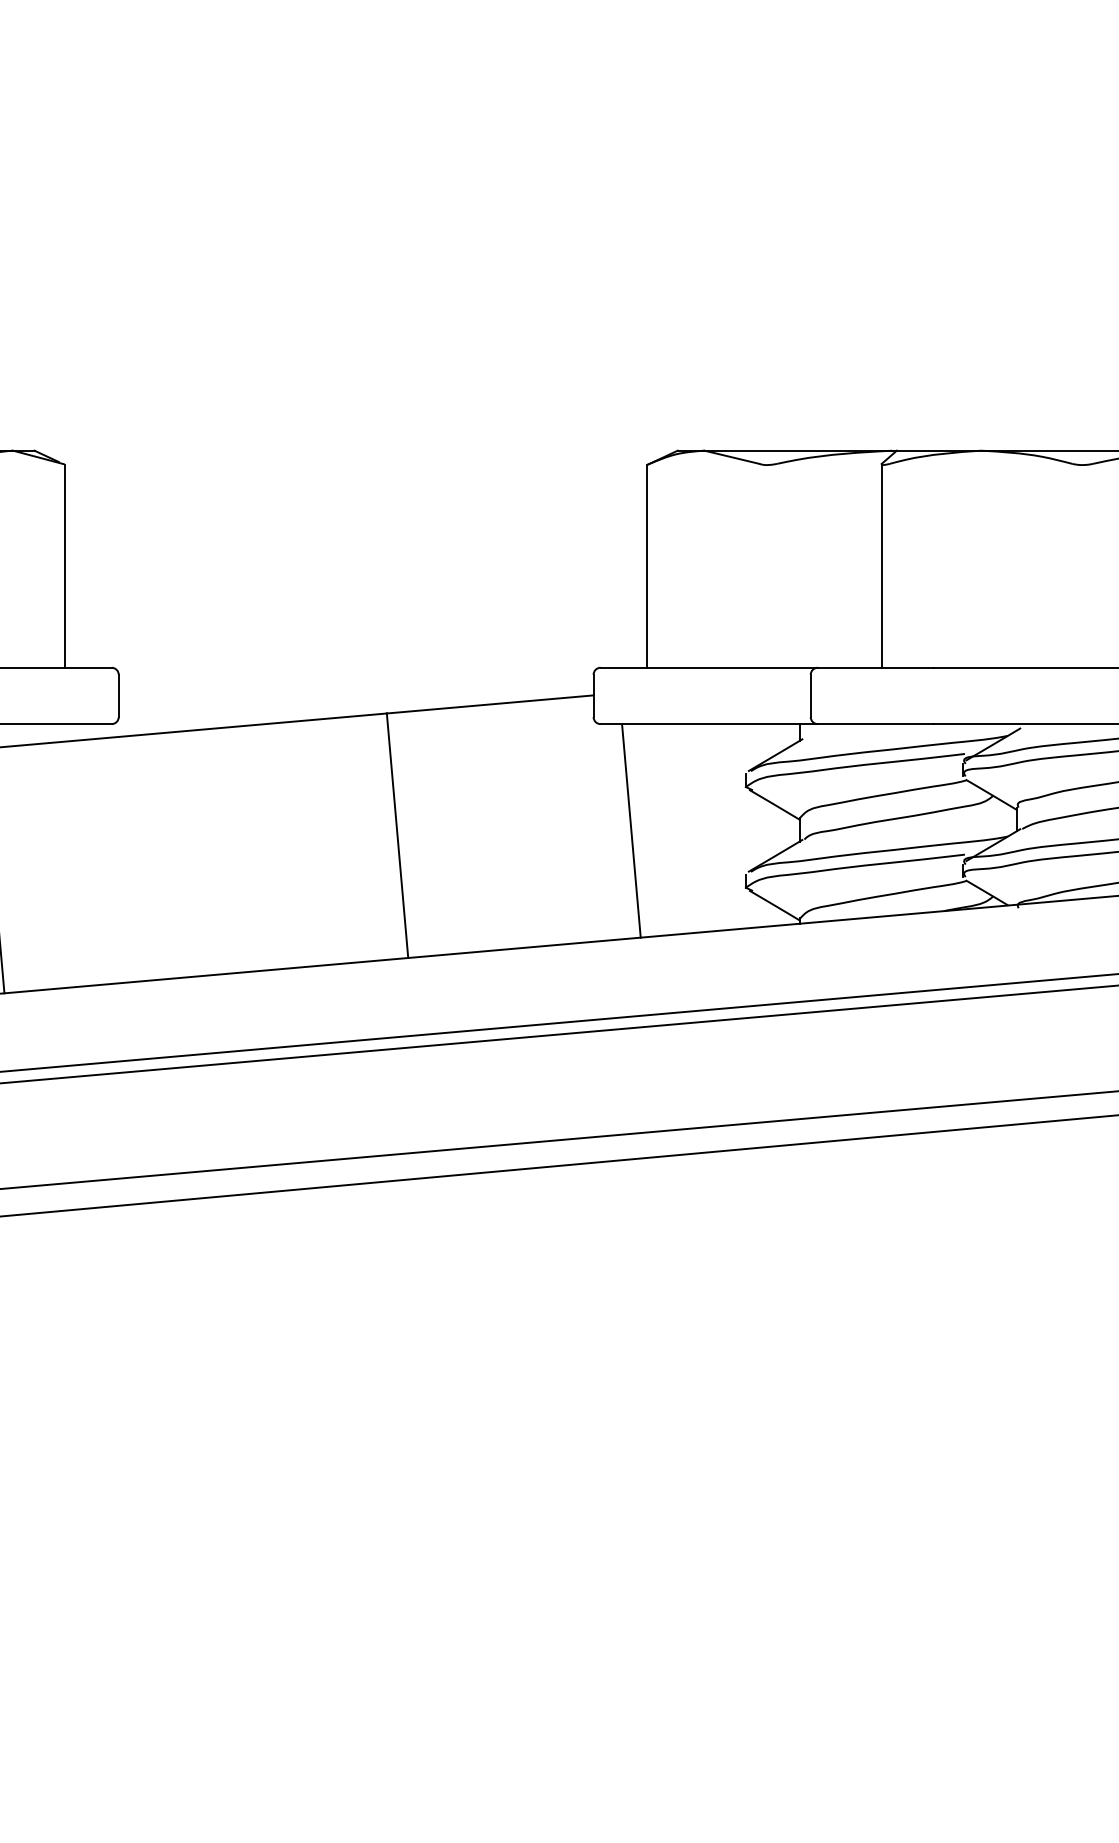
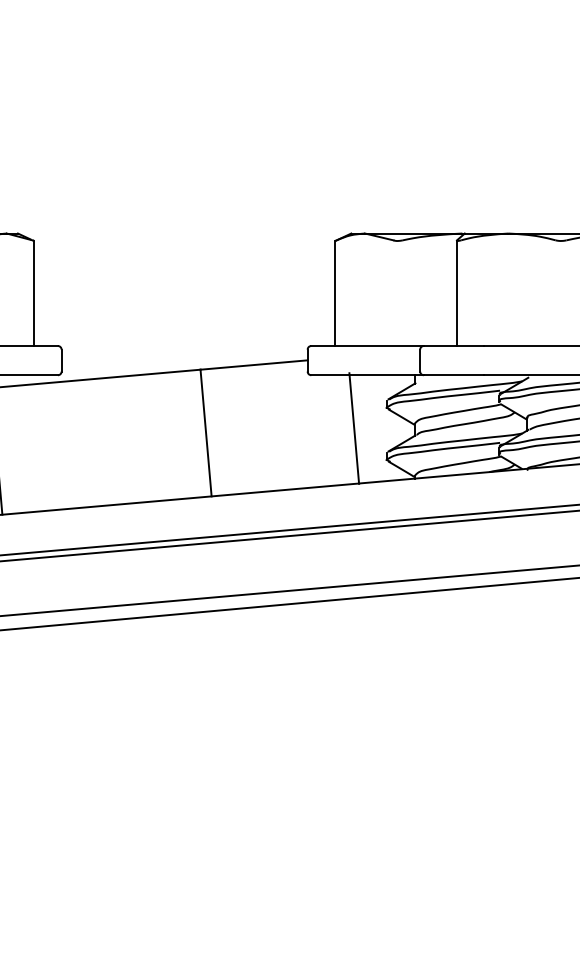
line: (631, 830) -> (354, 428), moved

